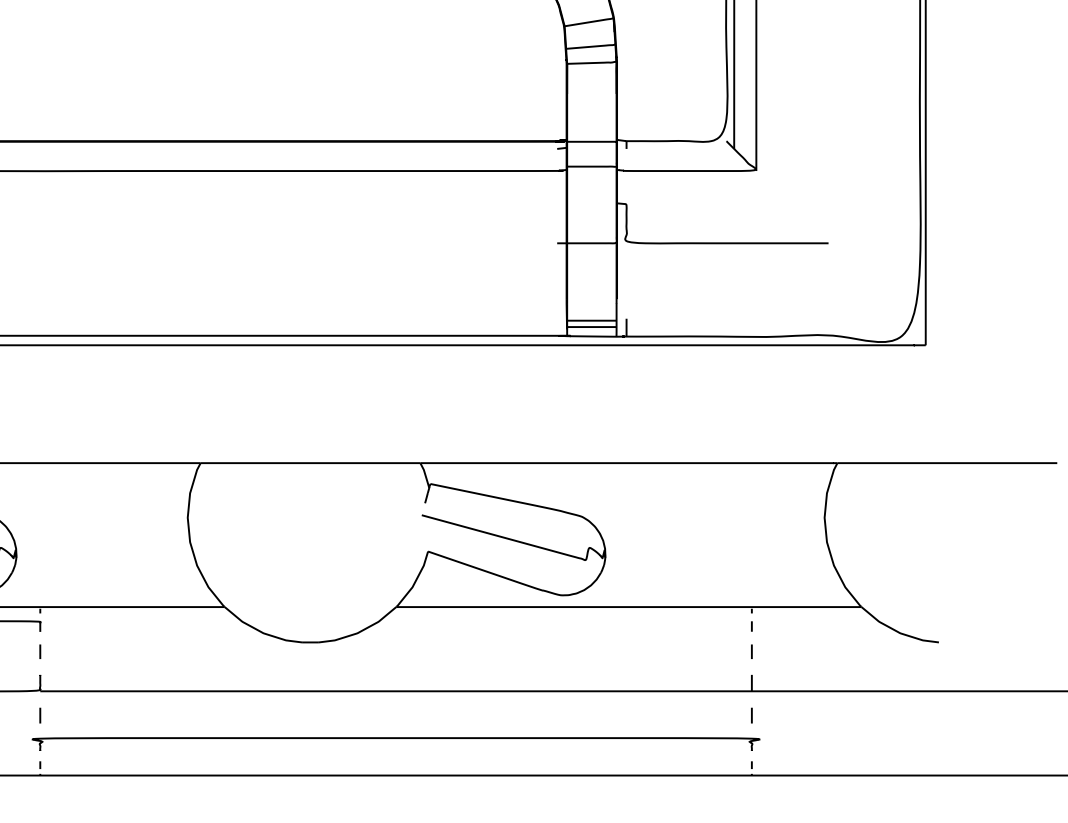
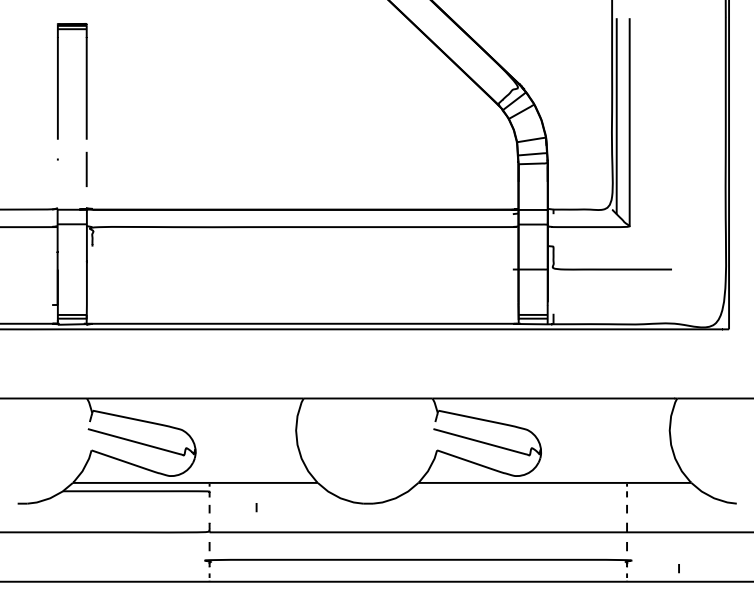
curve: (120, 648) -> (256, 507), added
curve: (839, 752) -> (678, 568), added

